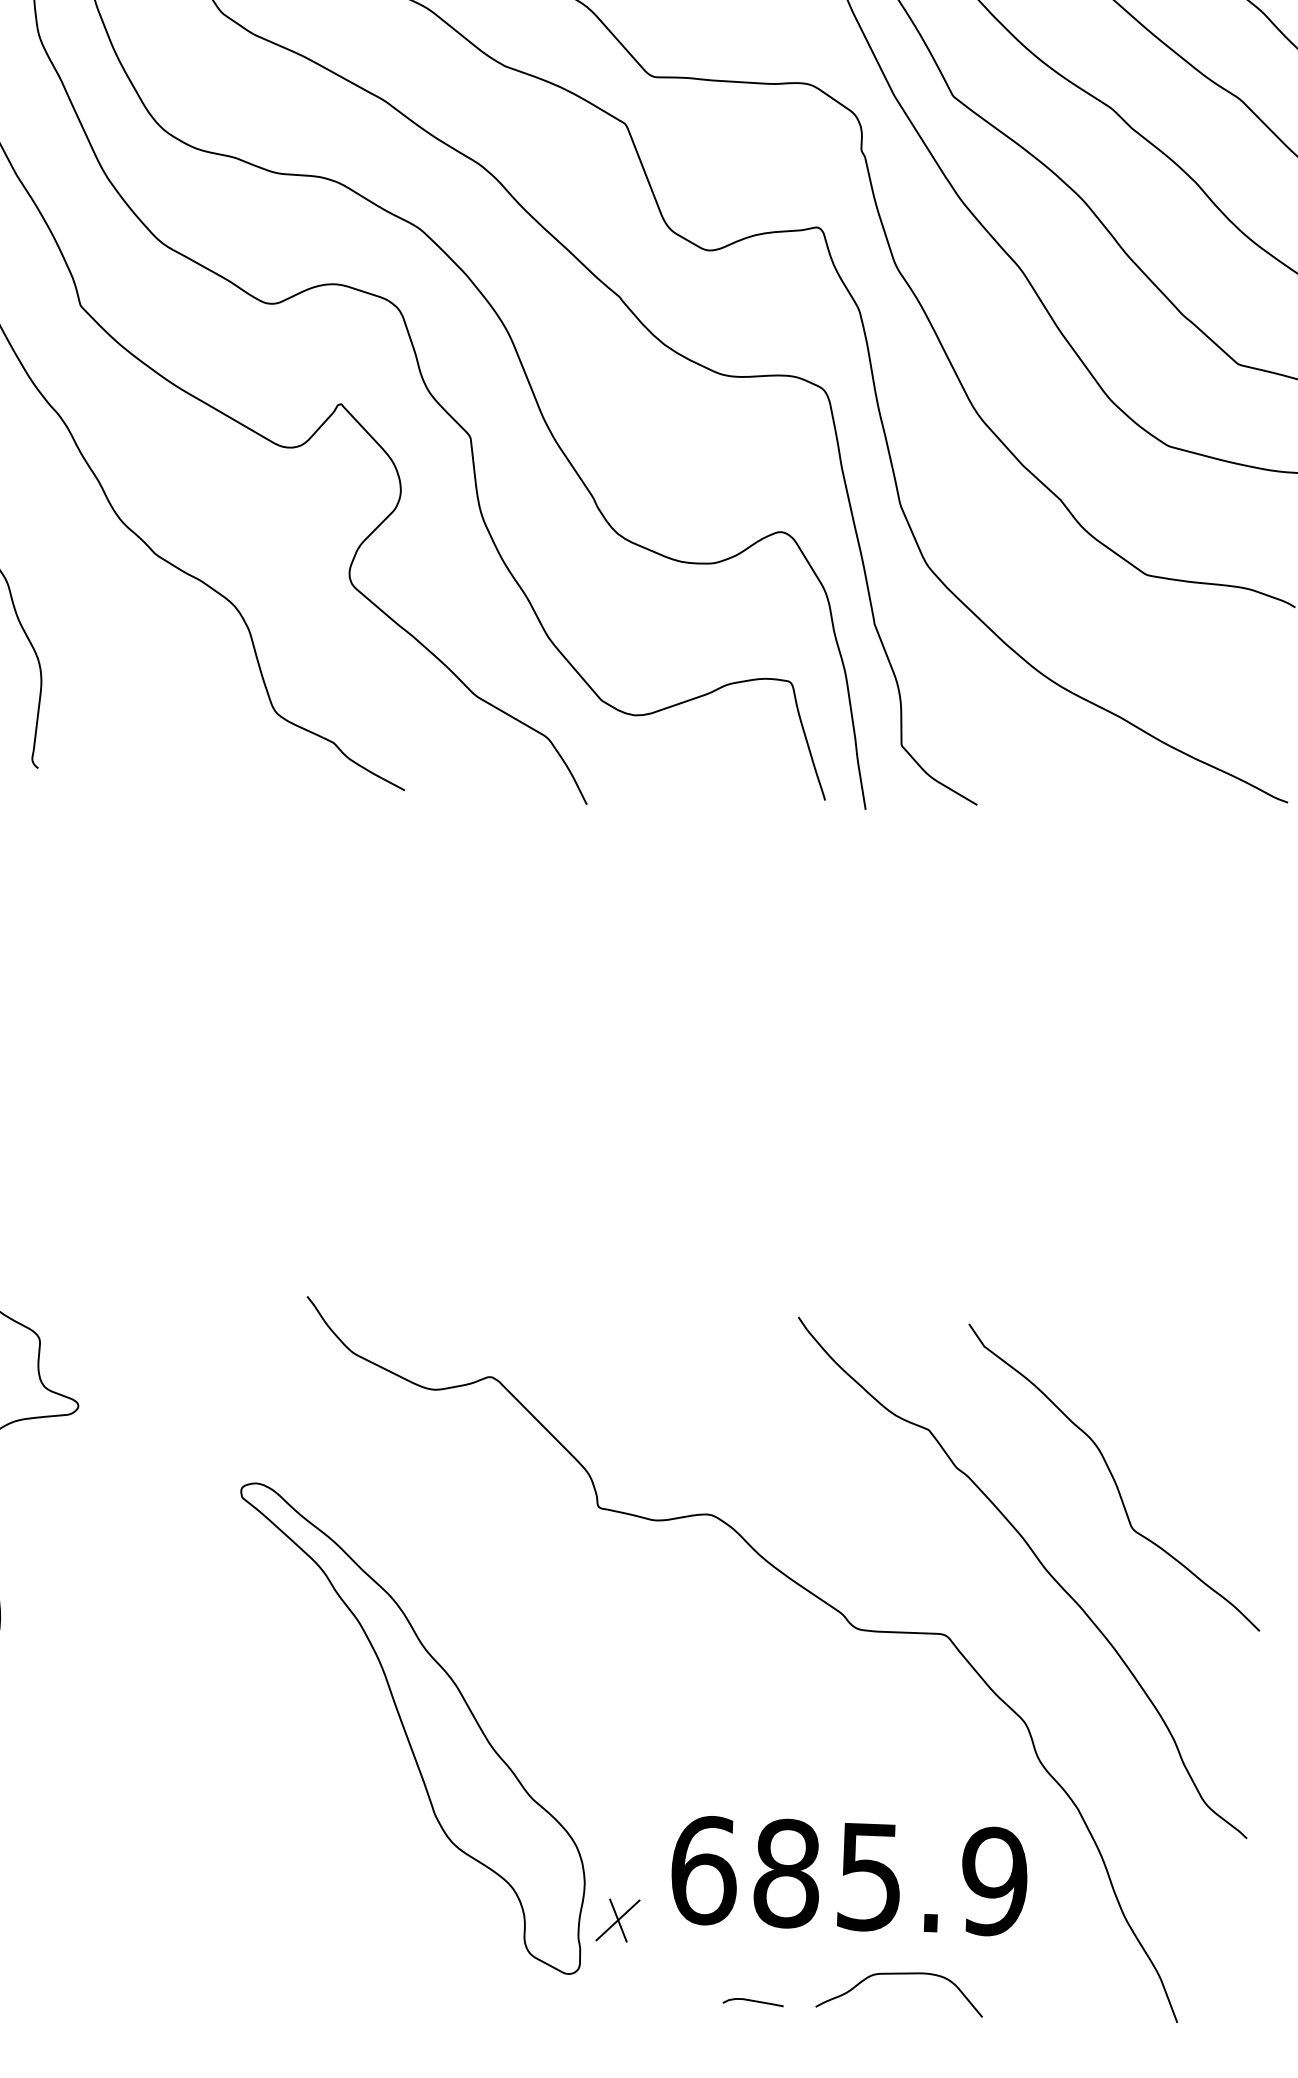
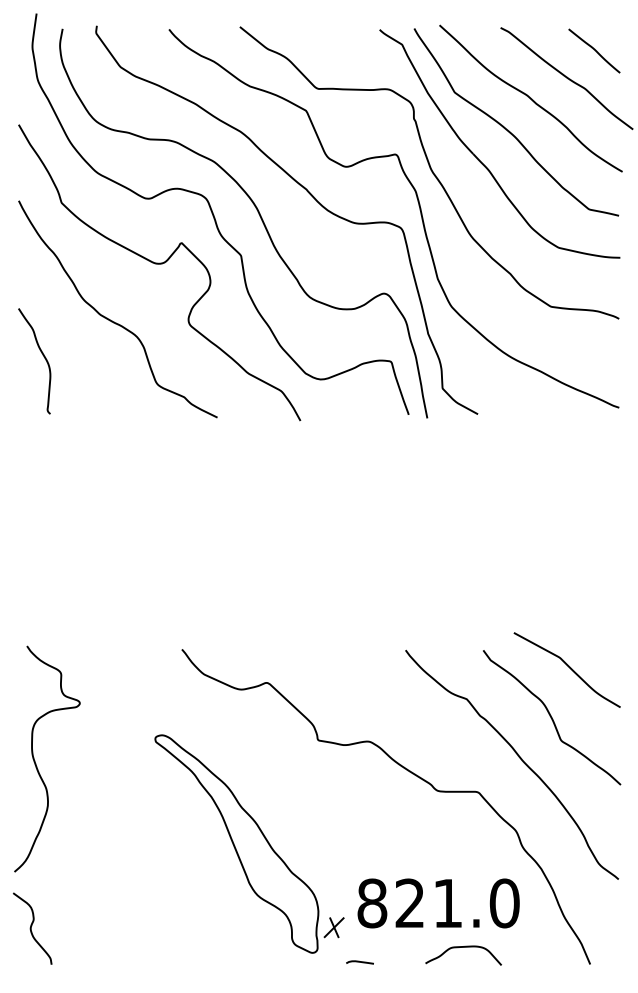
curve: (1154, 1368) -> (568, 667), added
text: (849, 1876) -> (438, 903), 685.9 -> 821.0
curve: (751, 2002) -> (359, 962), moved

